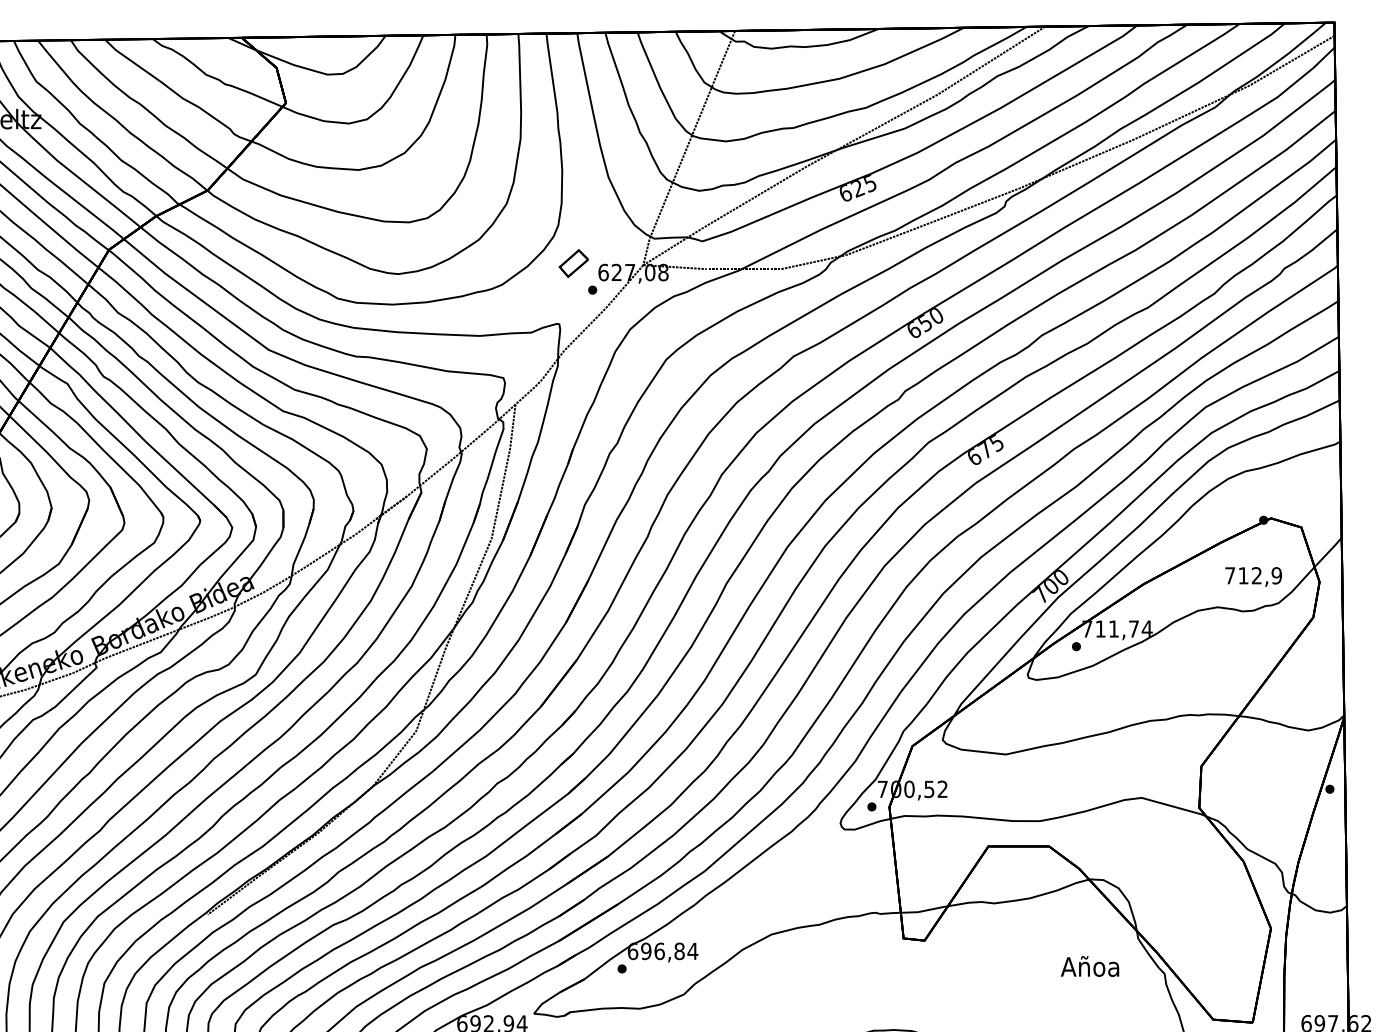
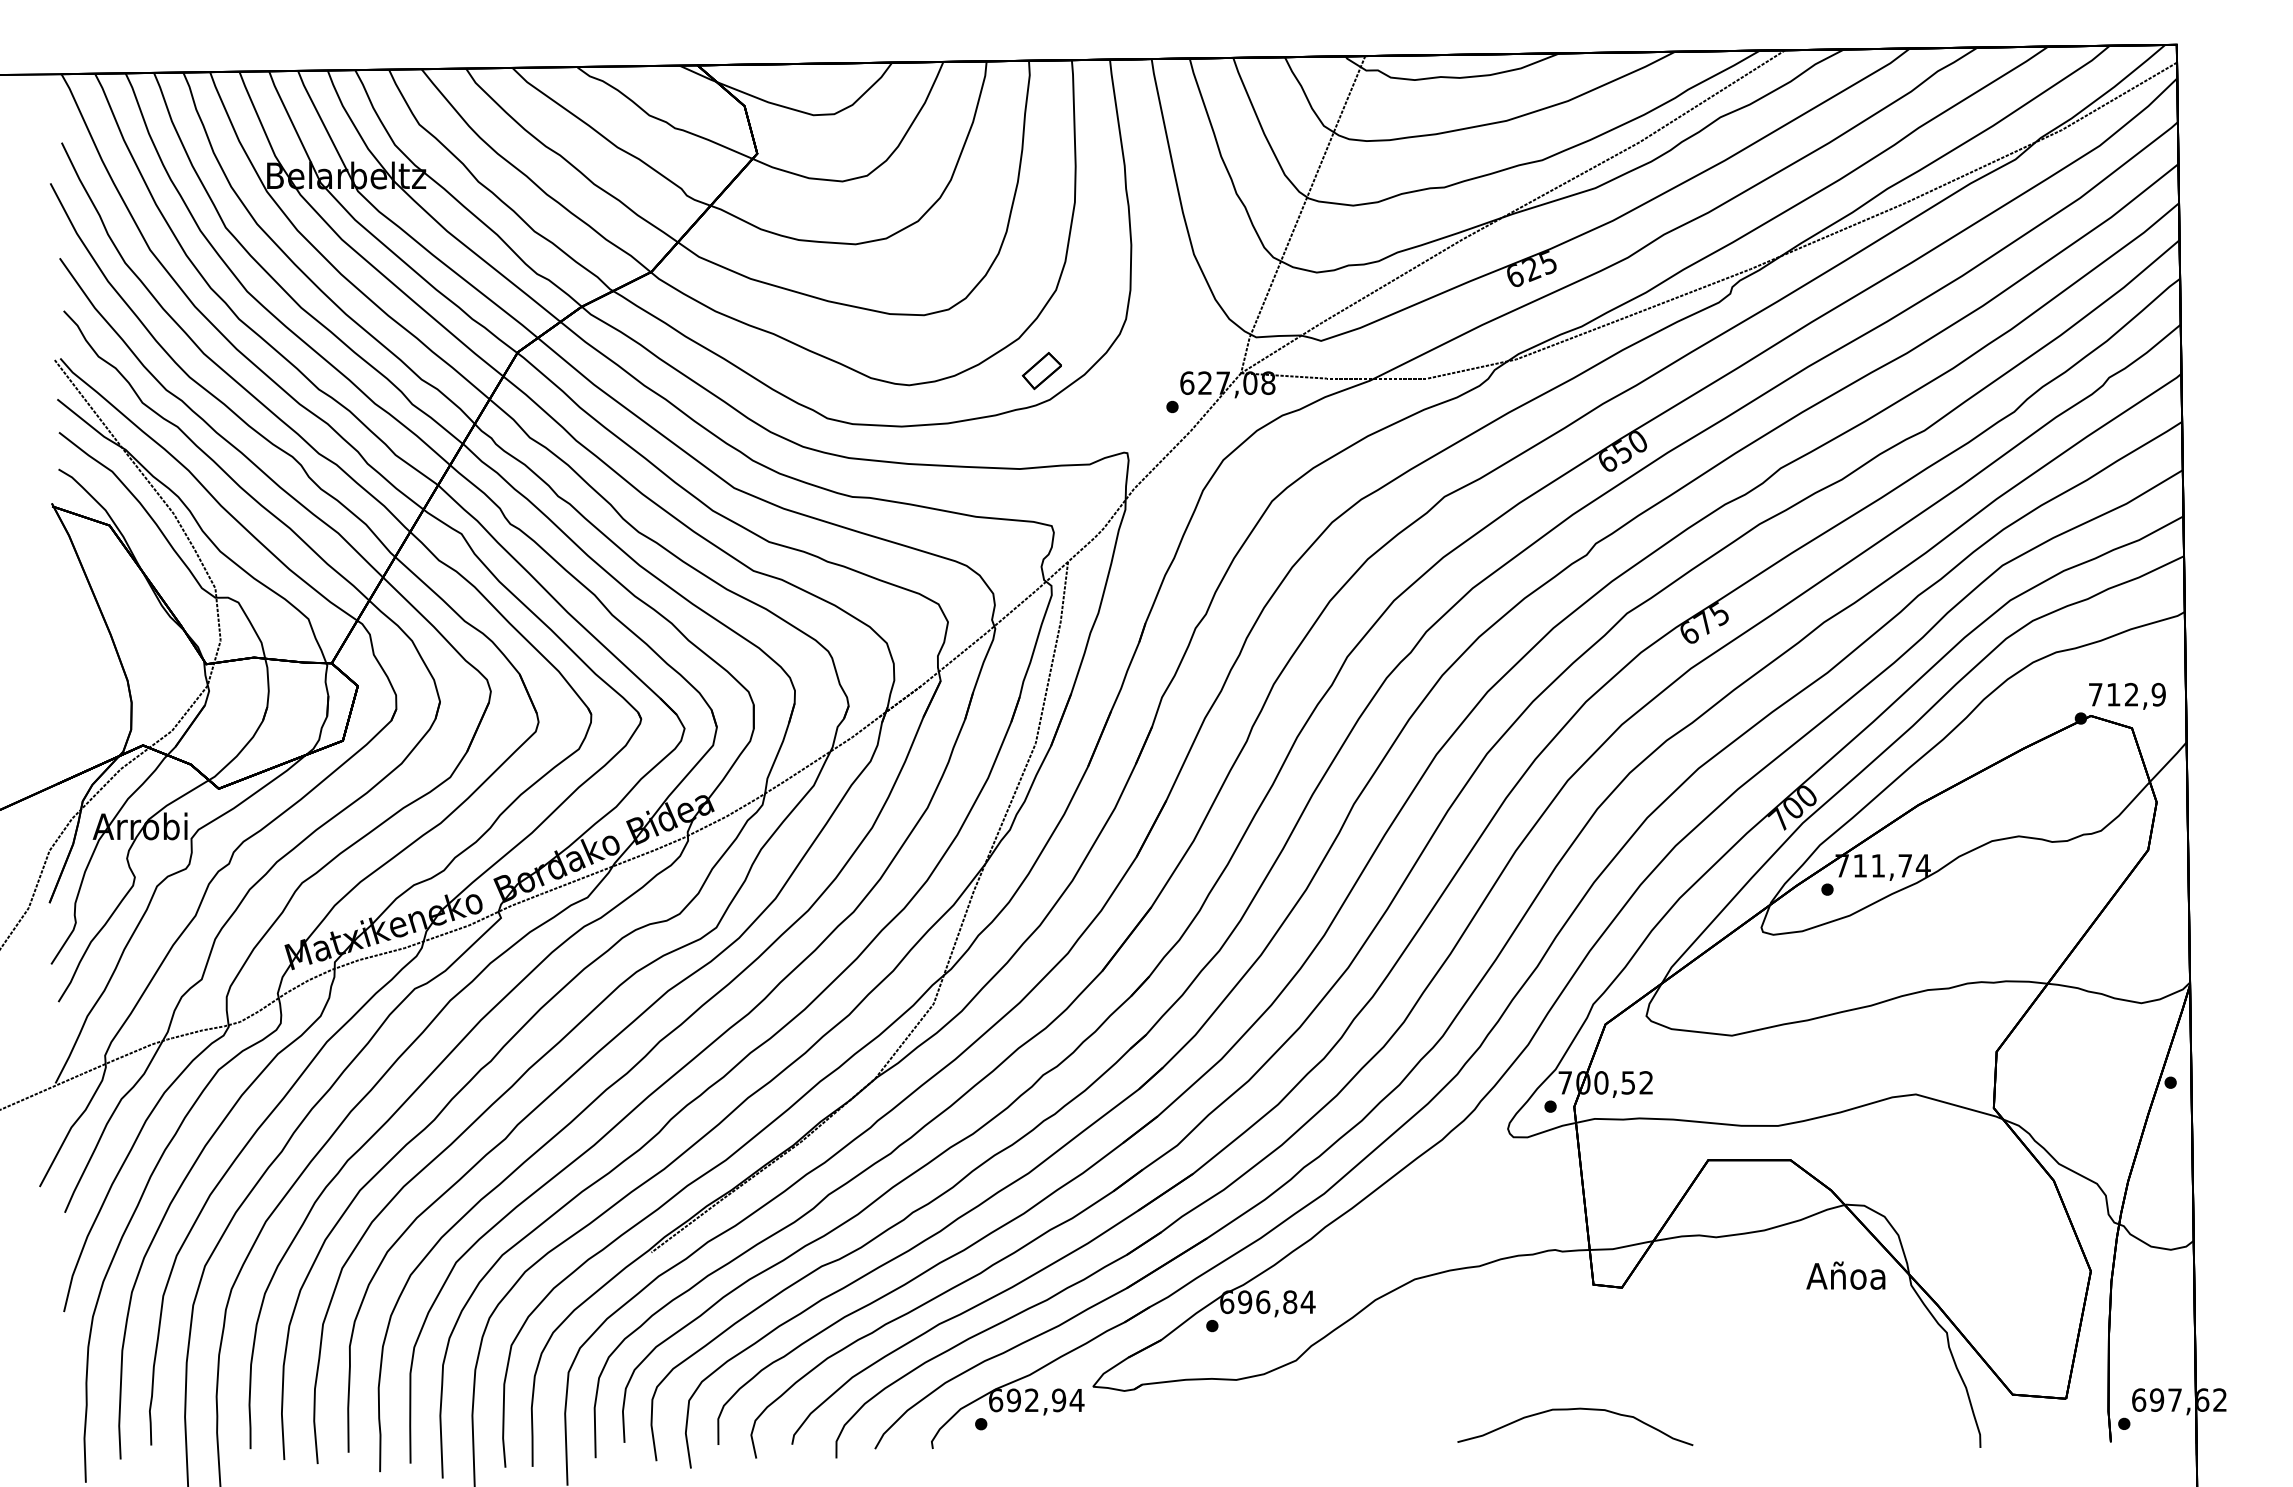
part: (573, 263) -> (1041, 371), moved
text: (1253, 576) -> (2127, 695), moved
text: (1089, 966) -> (1845, 1275), moved

